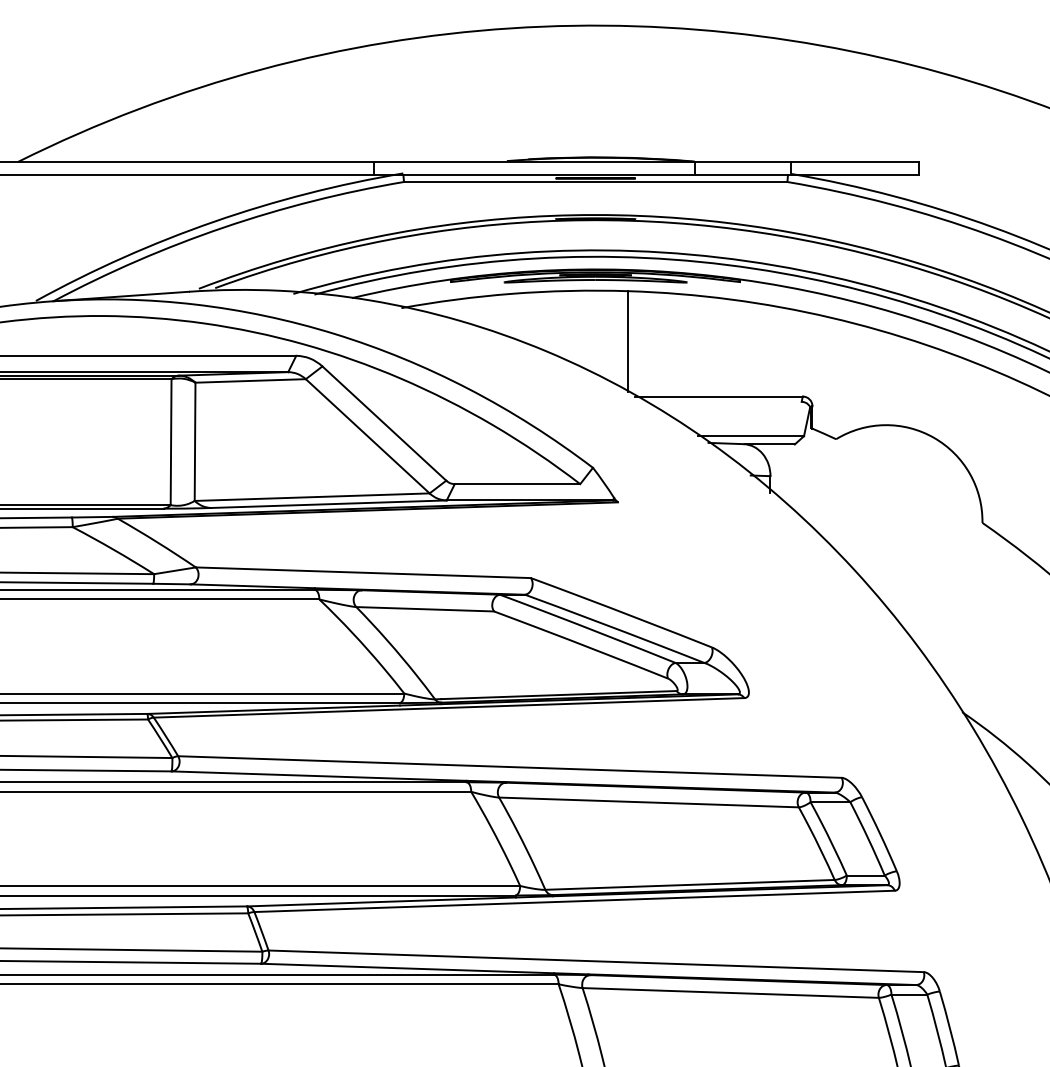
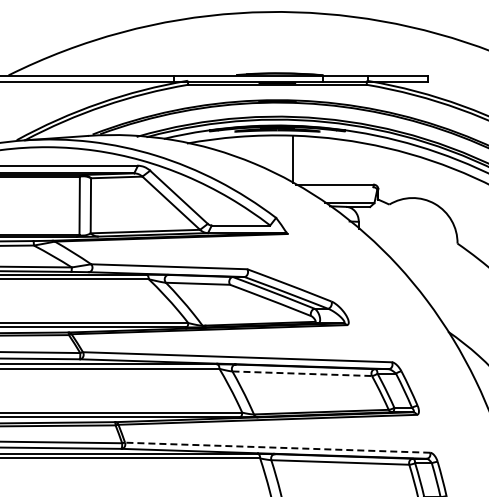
line: (649, 801) -> (302, 373), solid -> dashed
line: (595, 960) -> (277, 447), solid -> dashed

